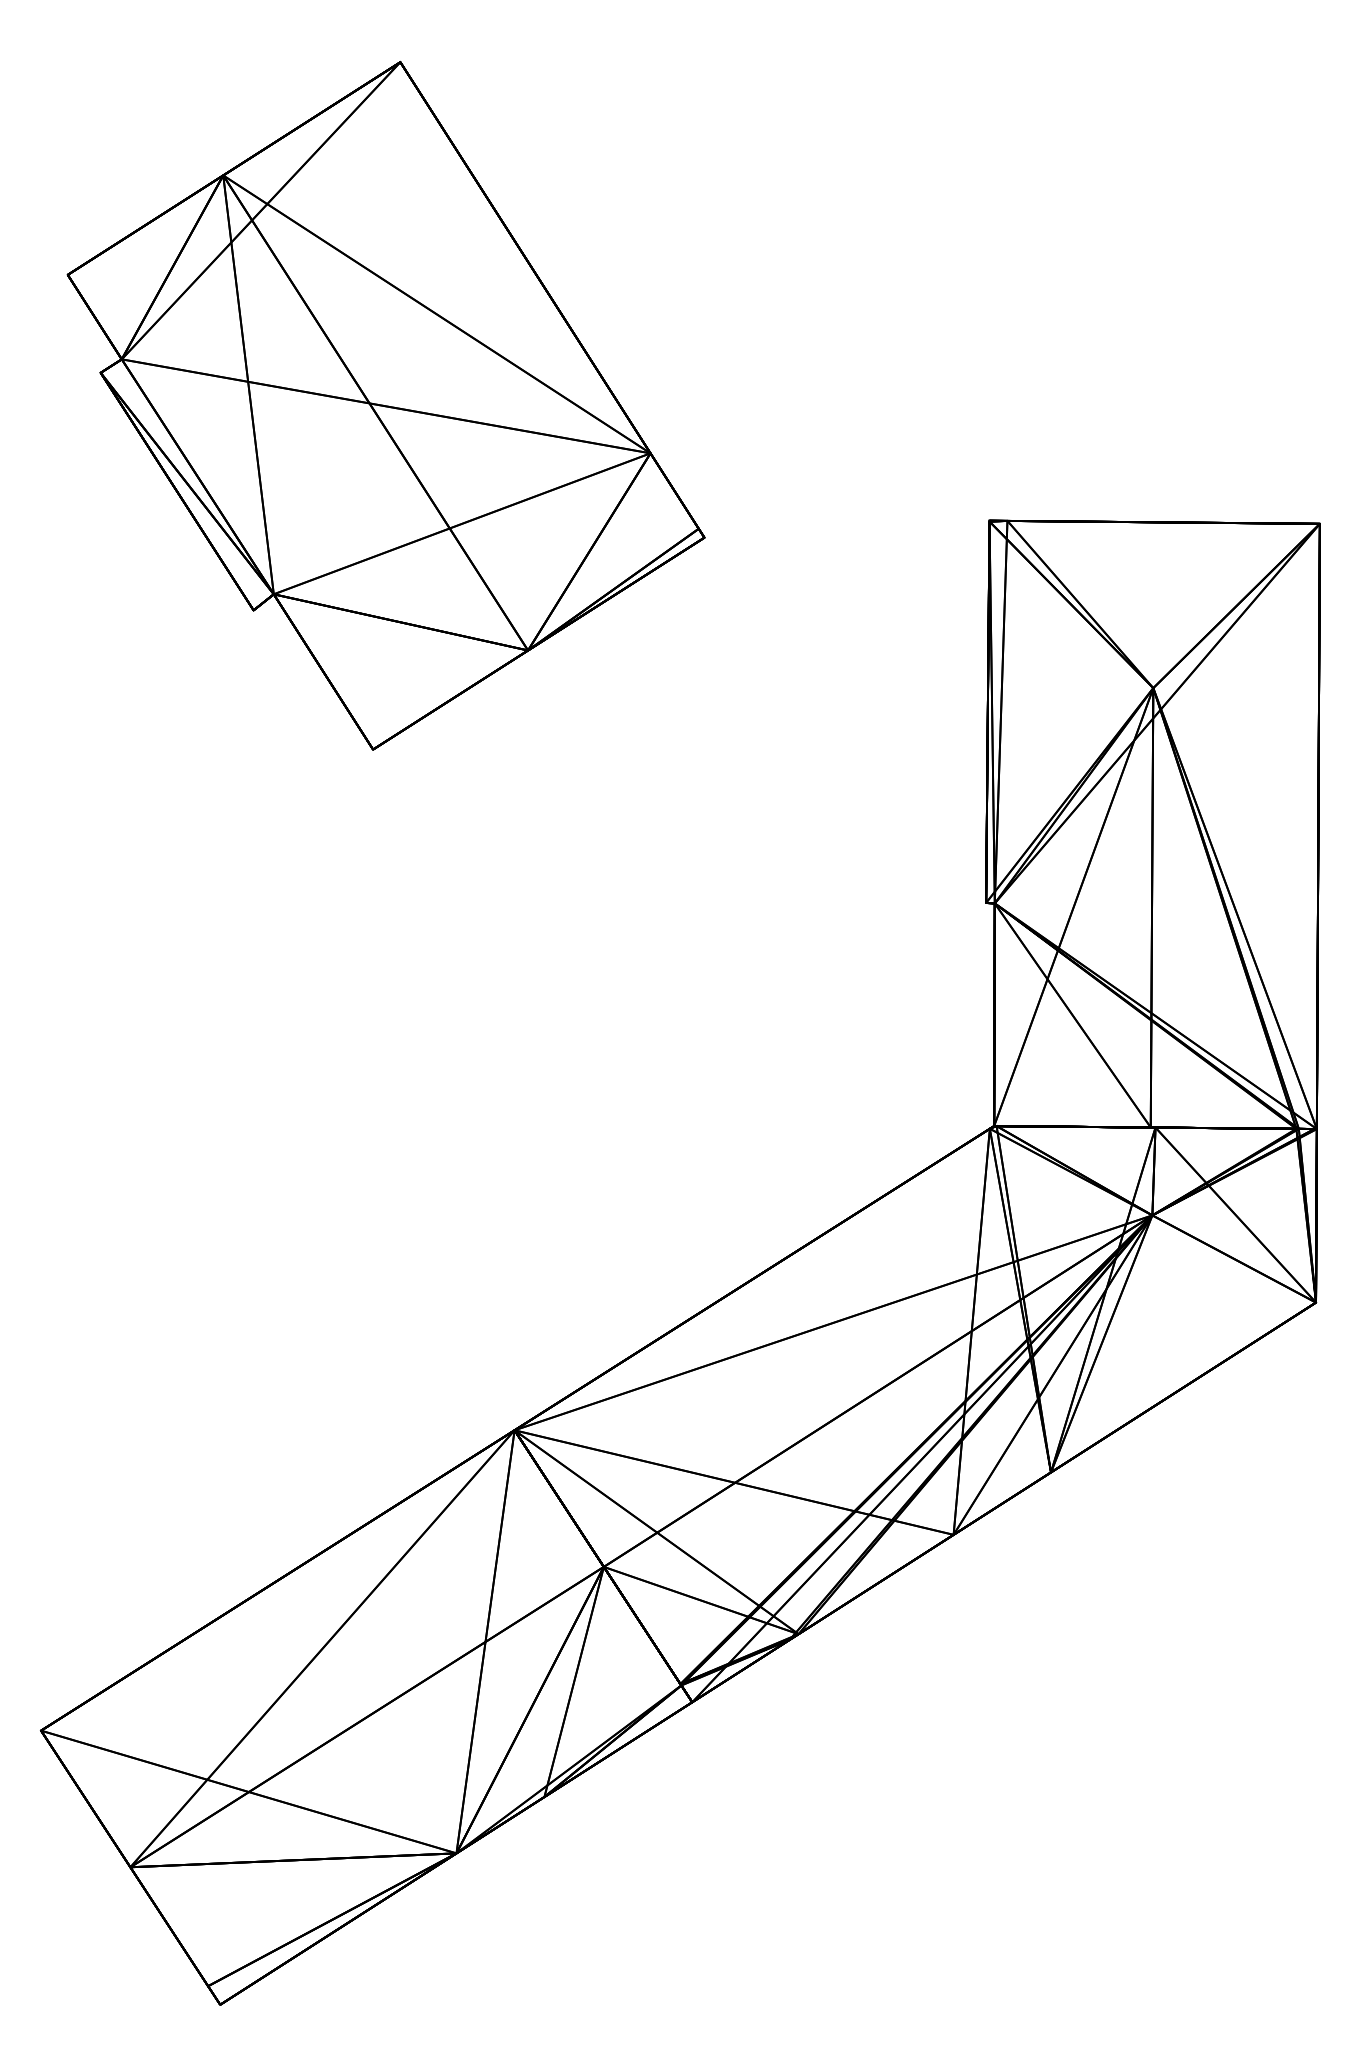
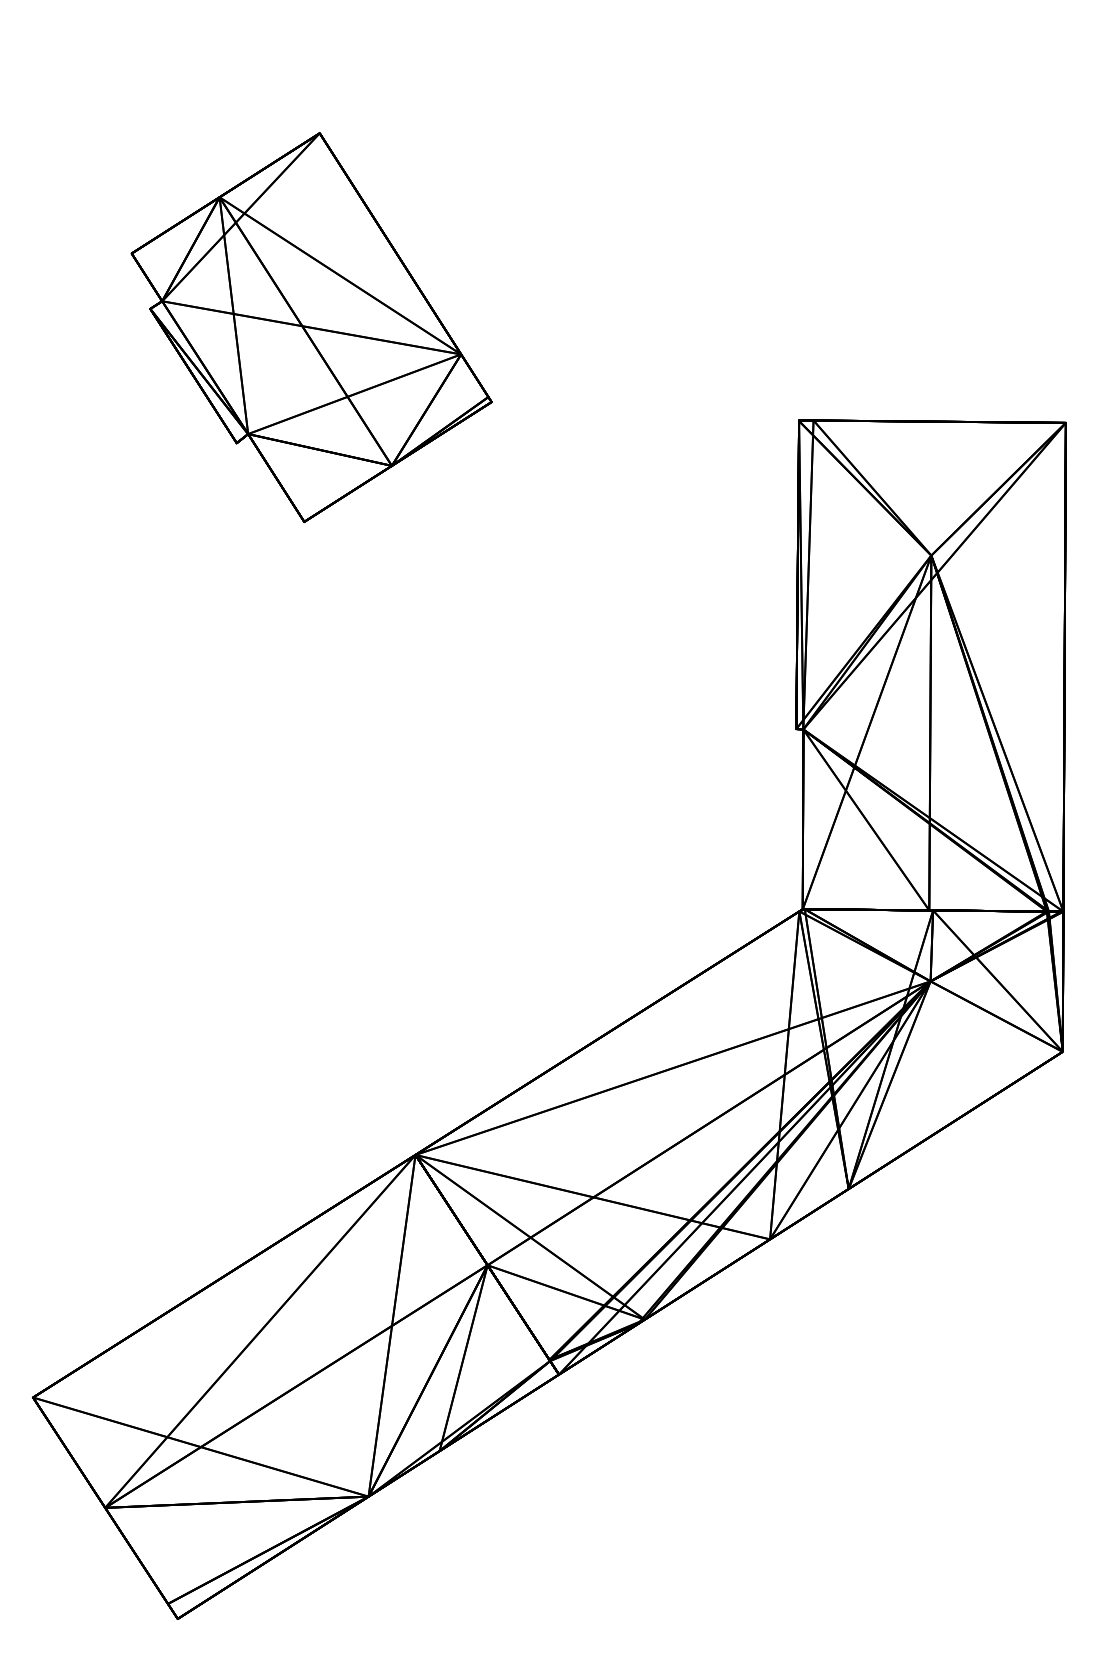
part: (385, 405) -> (311, 327), size x0.7

